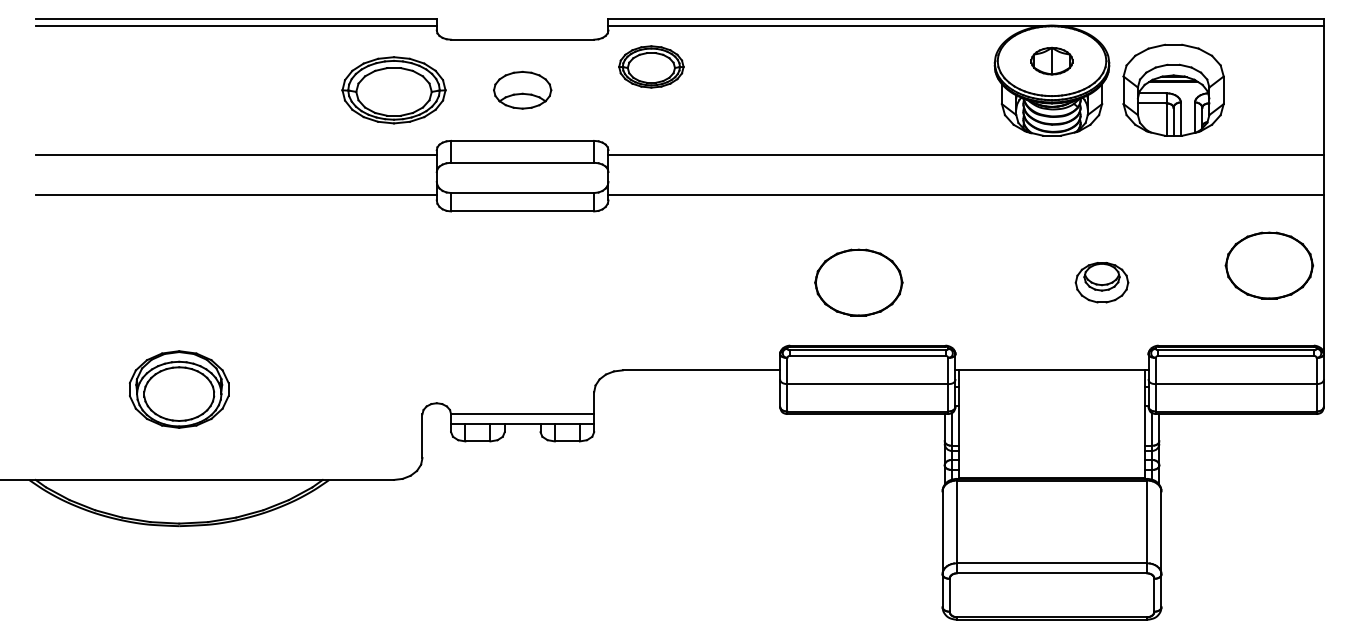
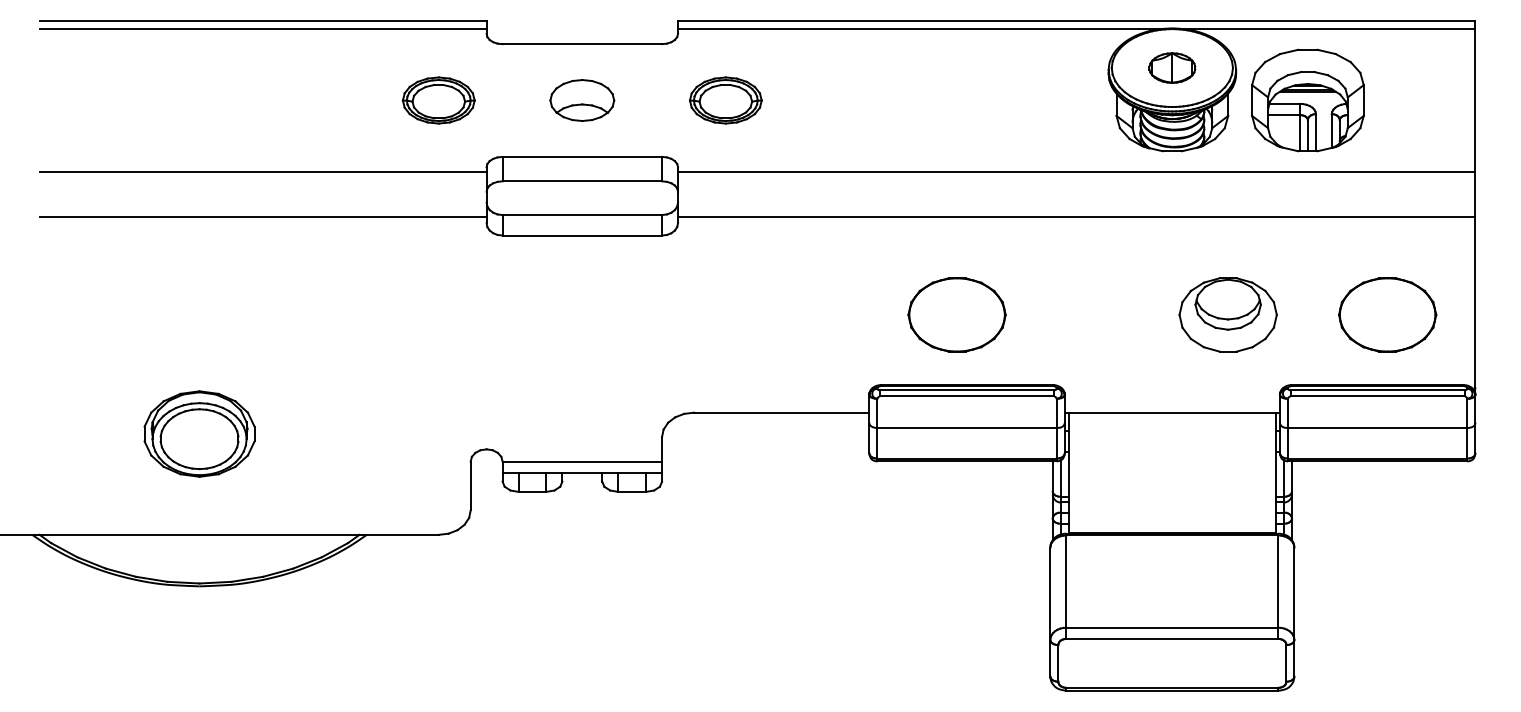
part: (651, 66) -> (725, 100), moved
part: (393, 90) -> (438, 100), size x0.62
part: (1269, 265) -> (1387, 314), moved
part: (1101, 282) -> (1227, 314), size x1.67

